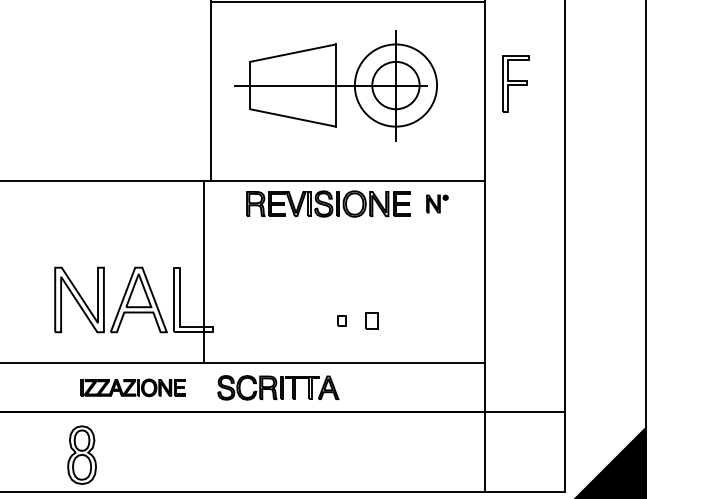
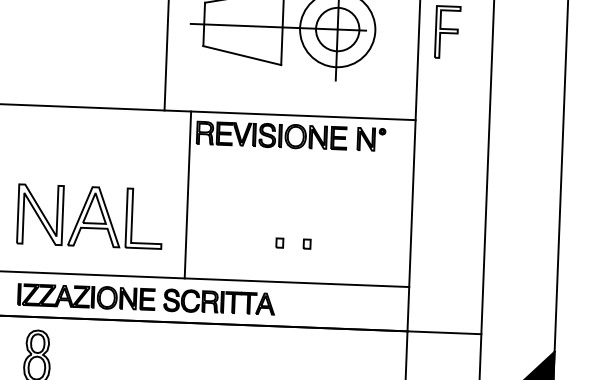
part: (437, 203) -> (371, 139), size x1.43
line: (203, 272) -> (187, 195), moved
part: (371, 320) -> (307, 243), size x0.62
part: (133, 387) -> (86, 296), size x1.43

